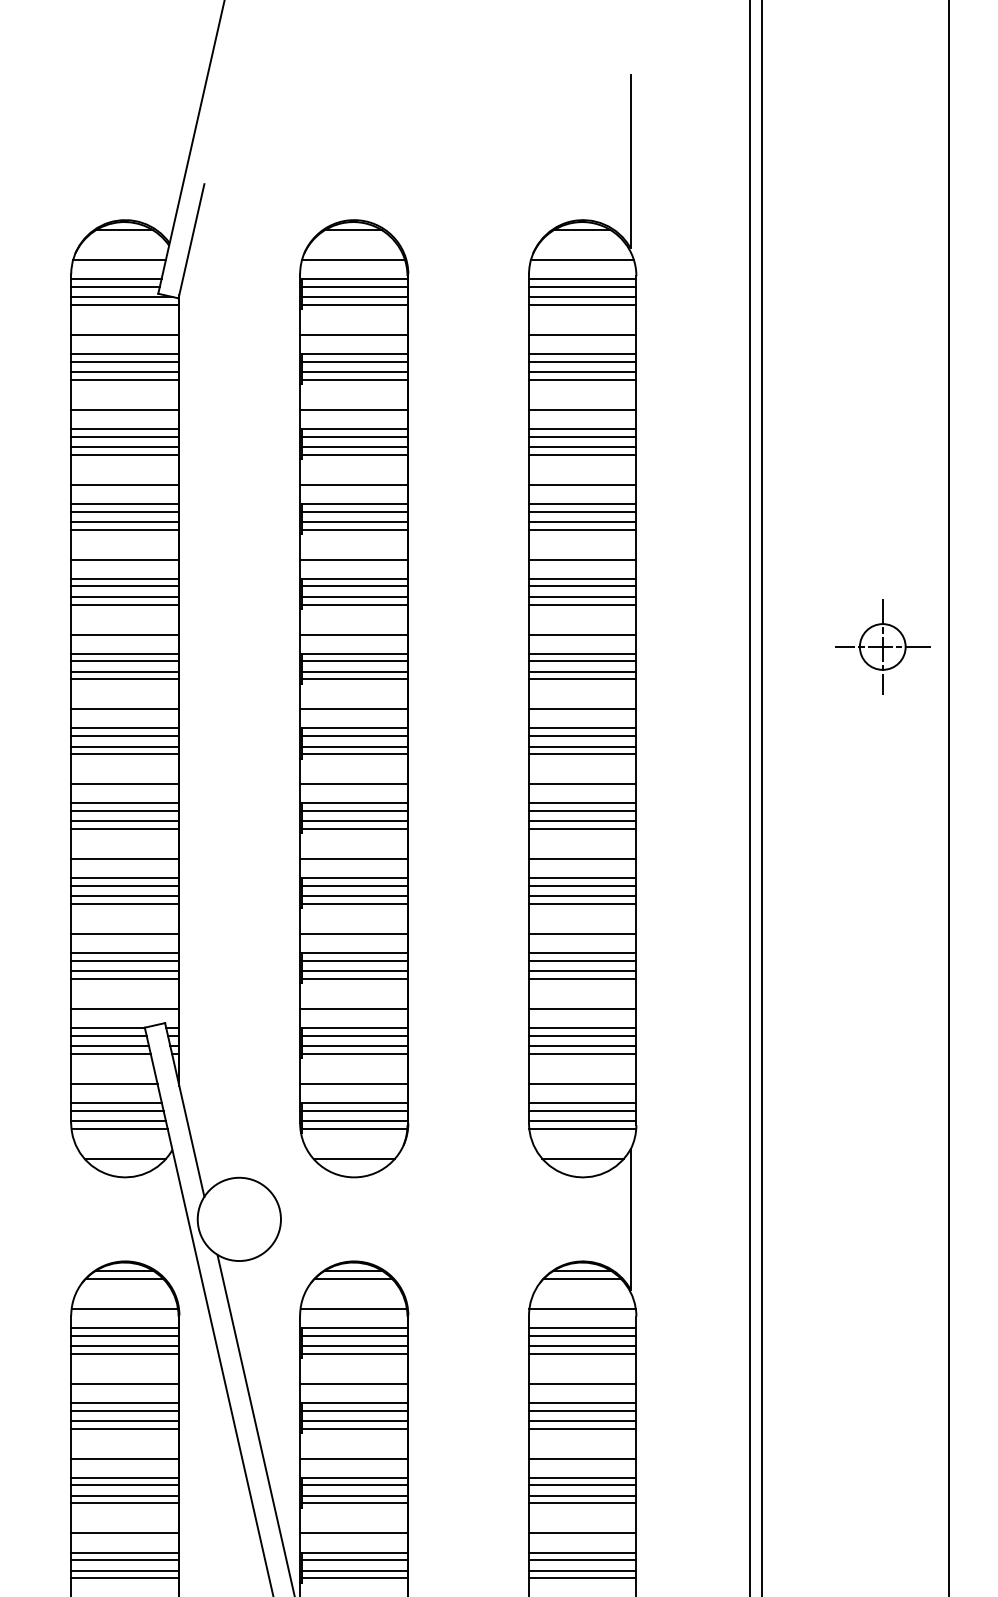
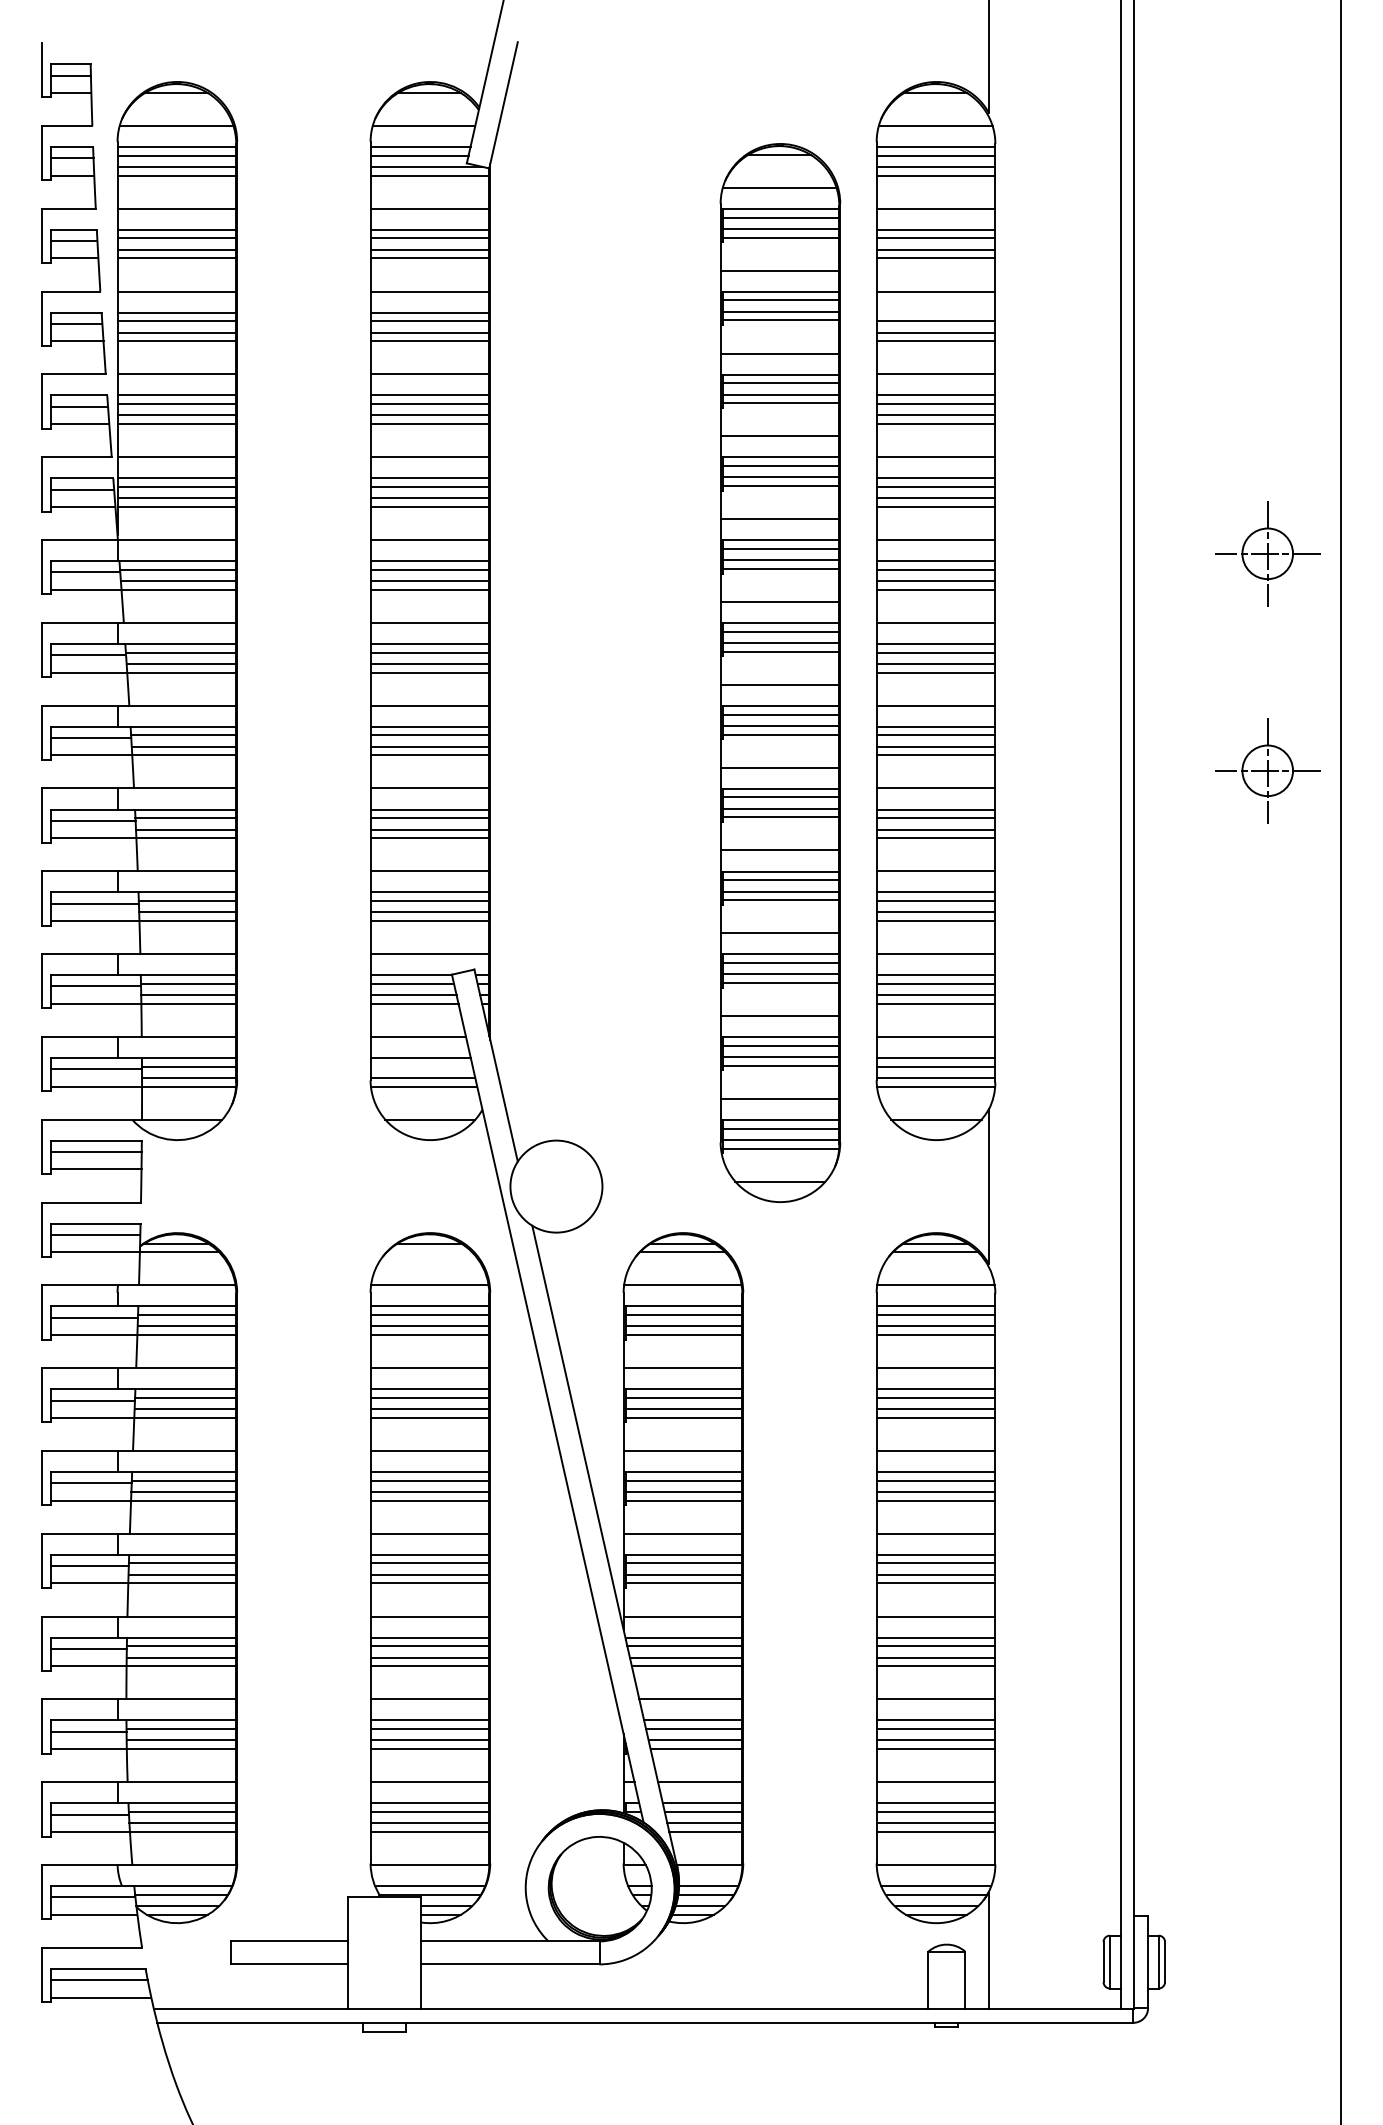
line: (582, 428) -> (935, 312), removed
part: (354, 698) -> (780, 672), moved
part: (882, 842) -> (1267, 770), added
line: (117, 1110) -> (421, 1066), removed
line: (124, 1279) -> (429, 1252), removed

